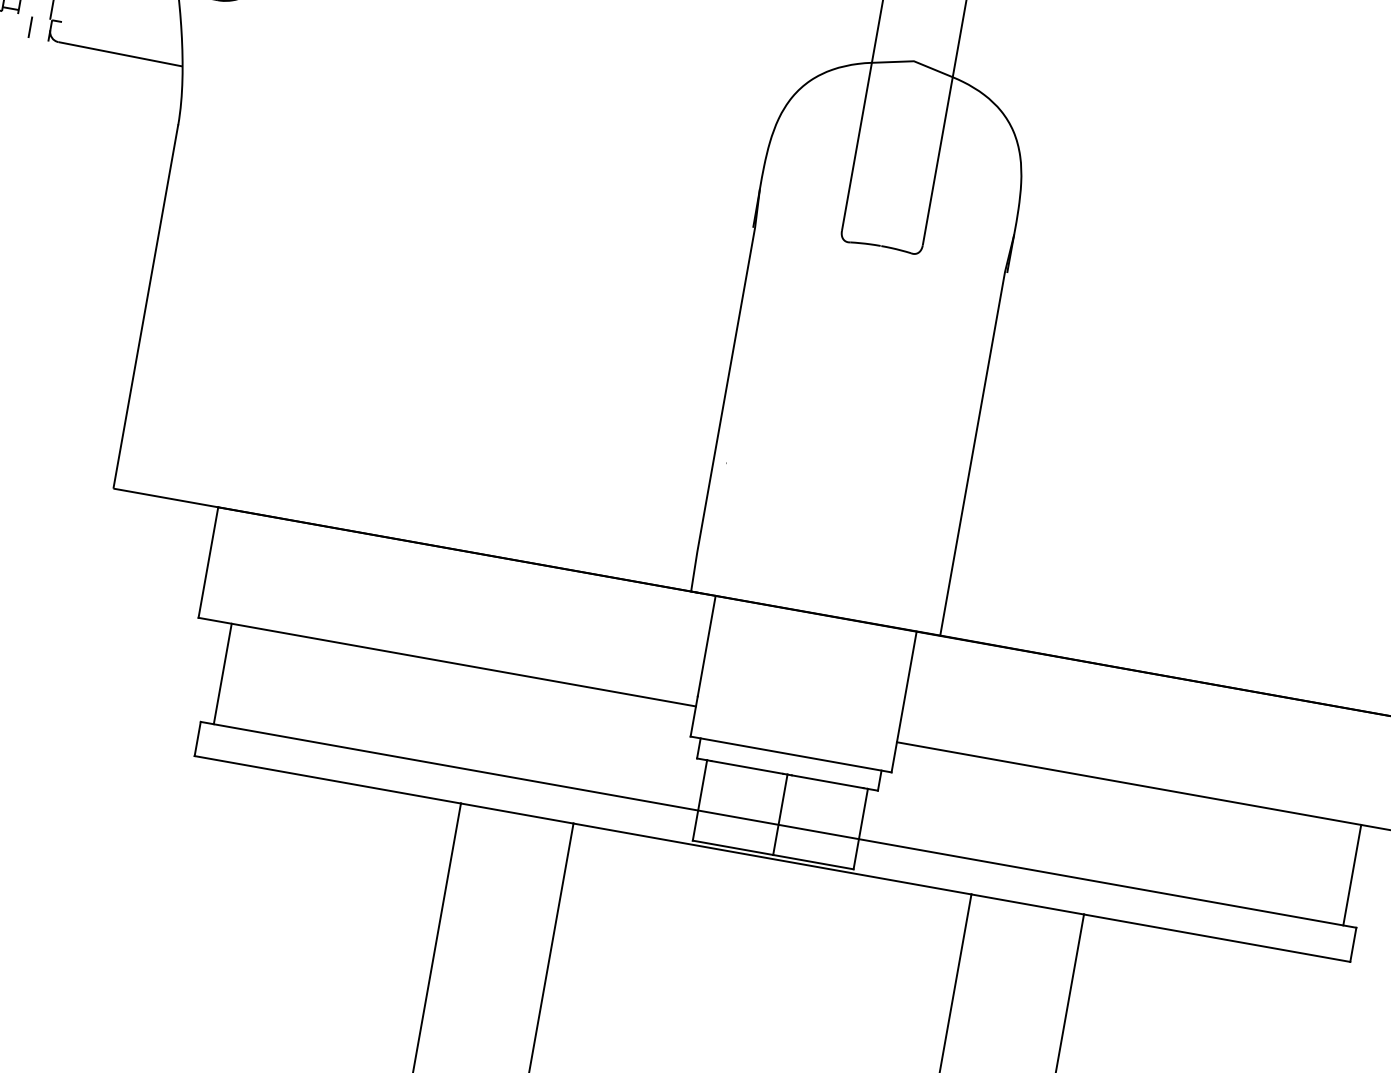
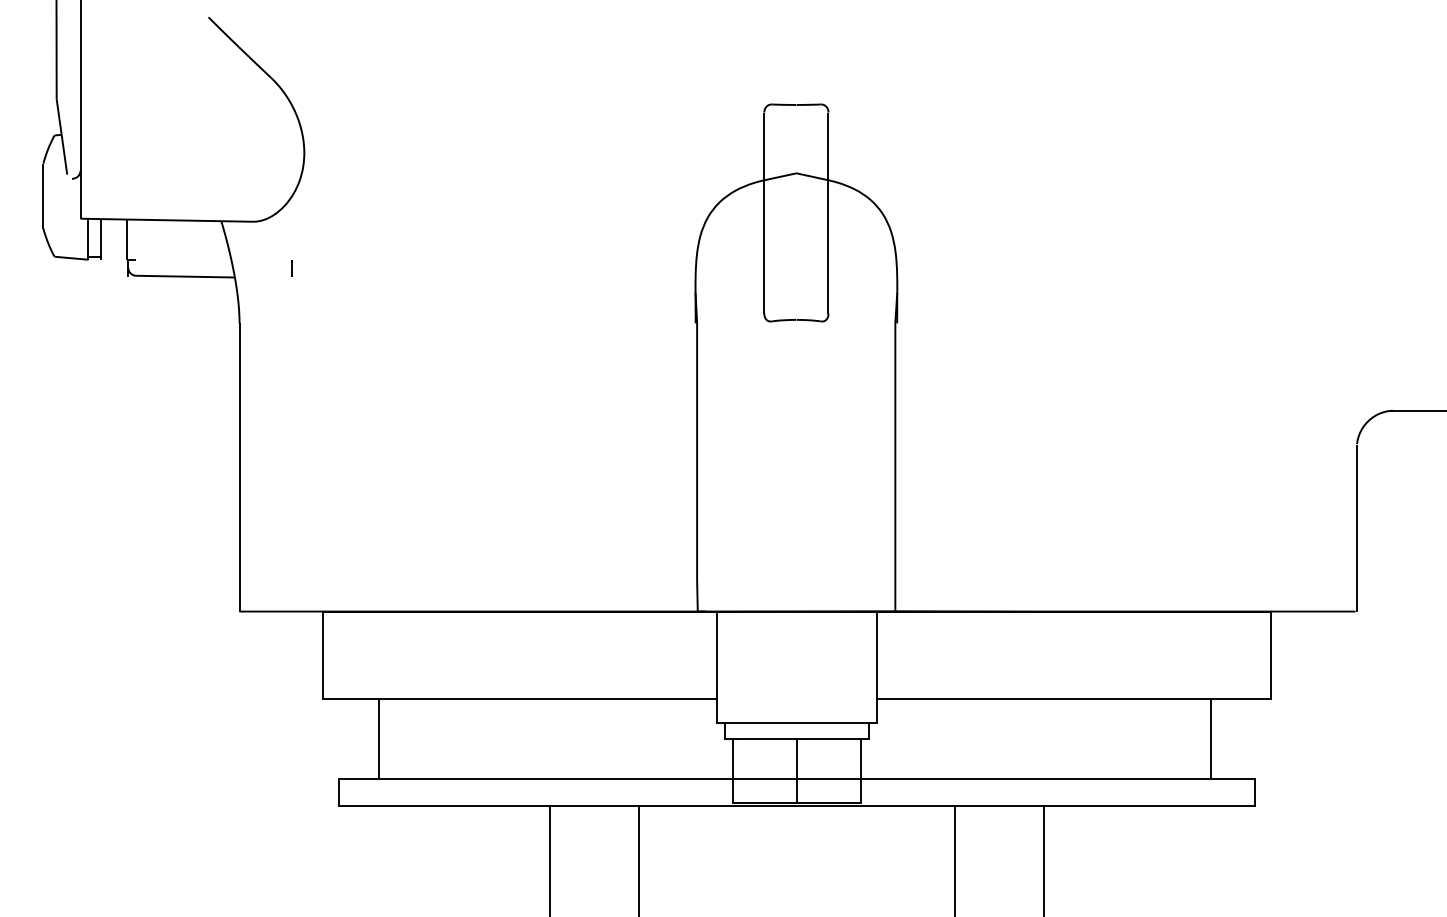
line: (30, 27) -> (291, 268), moved
line: (222, 673) -> (378, 738), moved
line: (1351, 874) -> (1210, 738), moved

